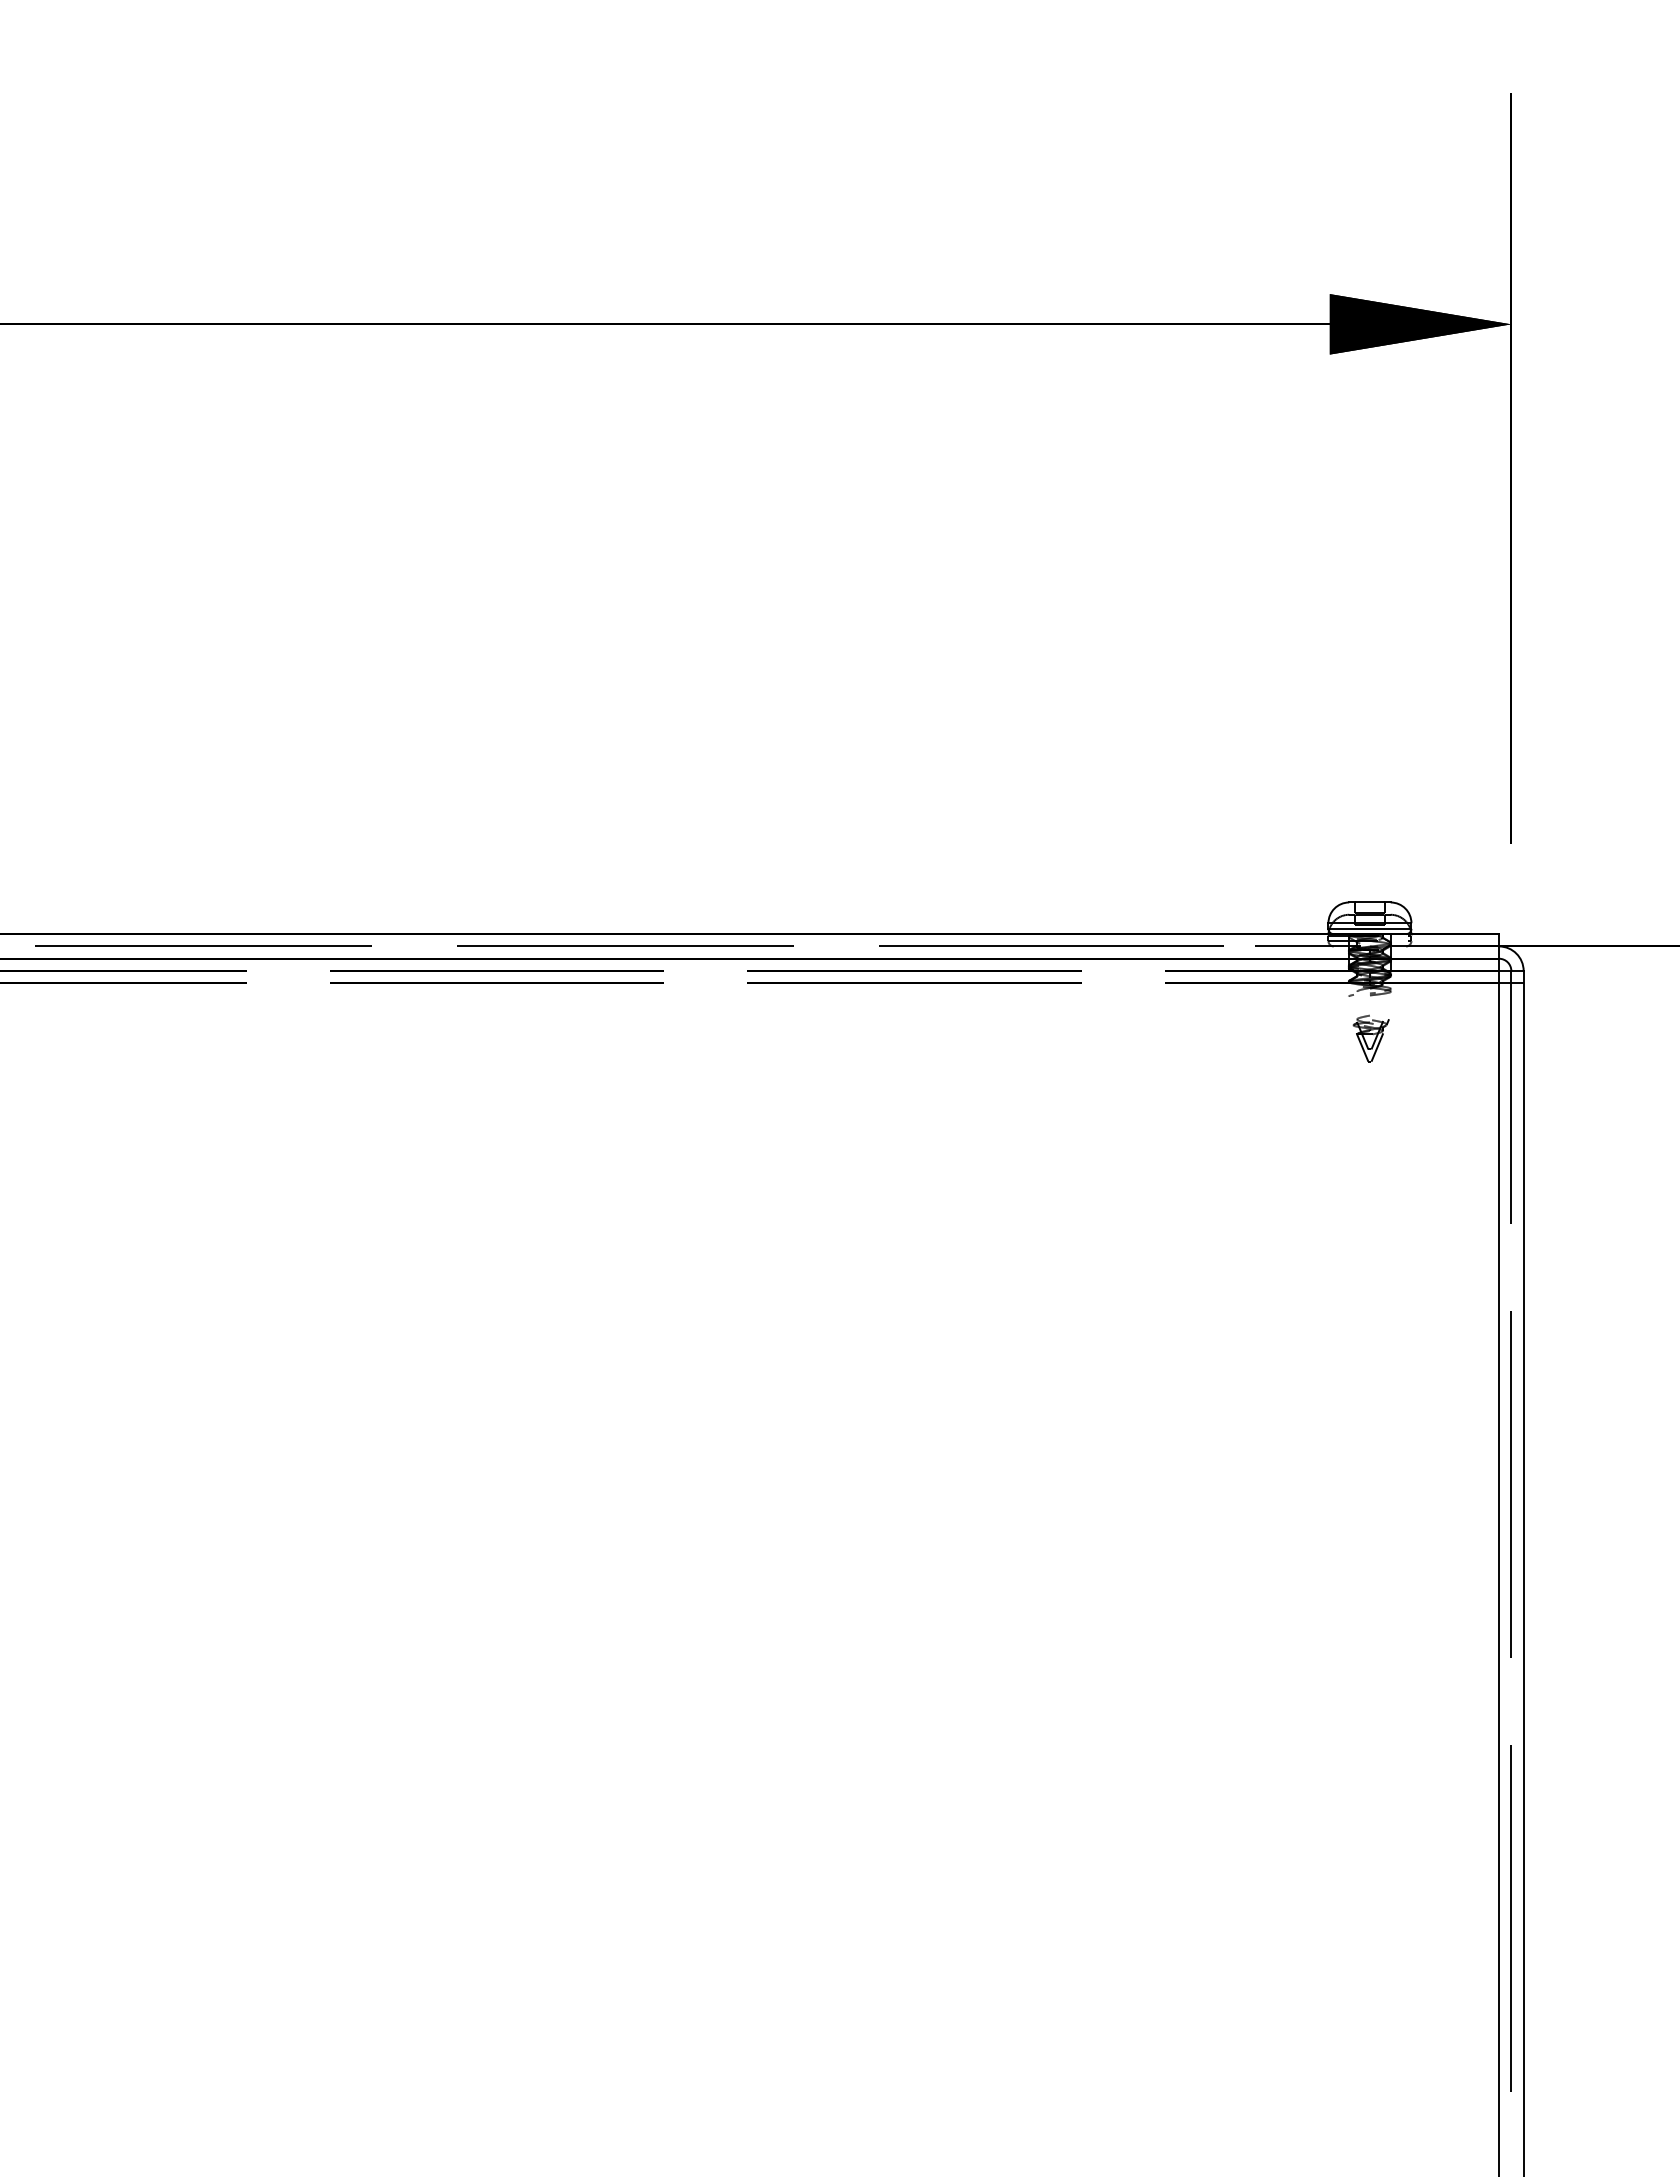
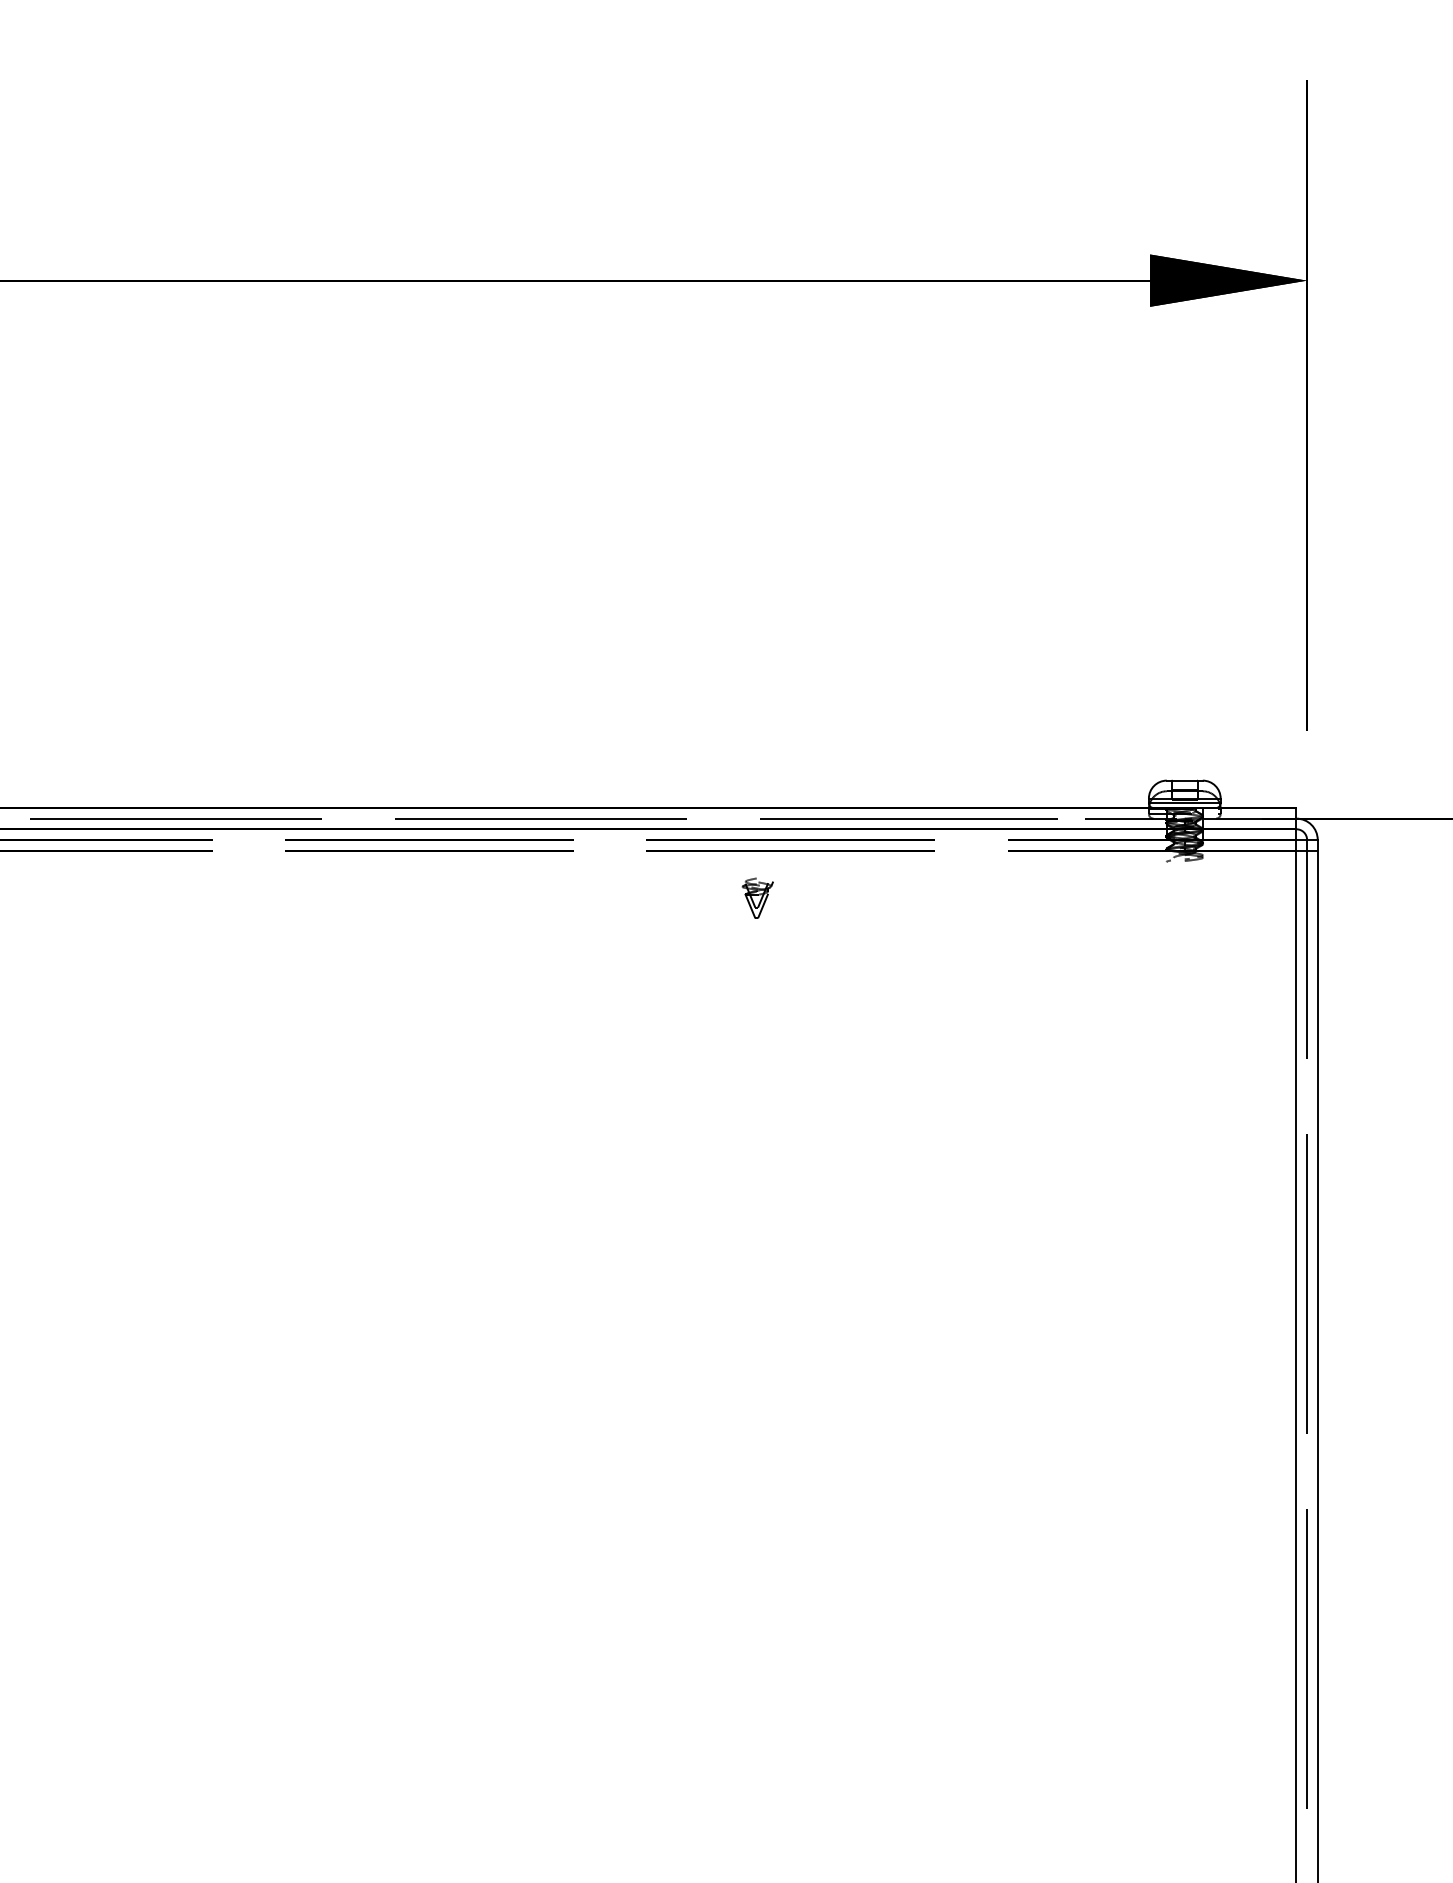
part: (1370, 1038) -> (757, 898), moved

